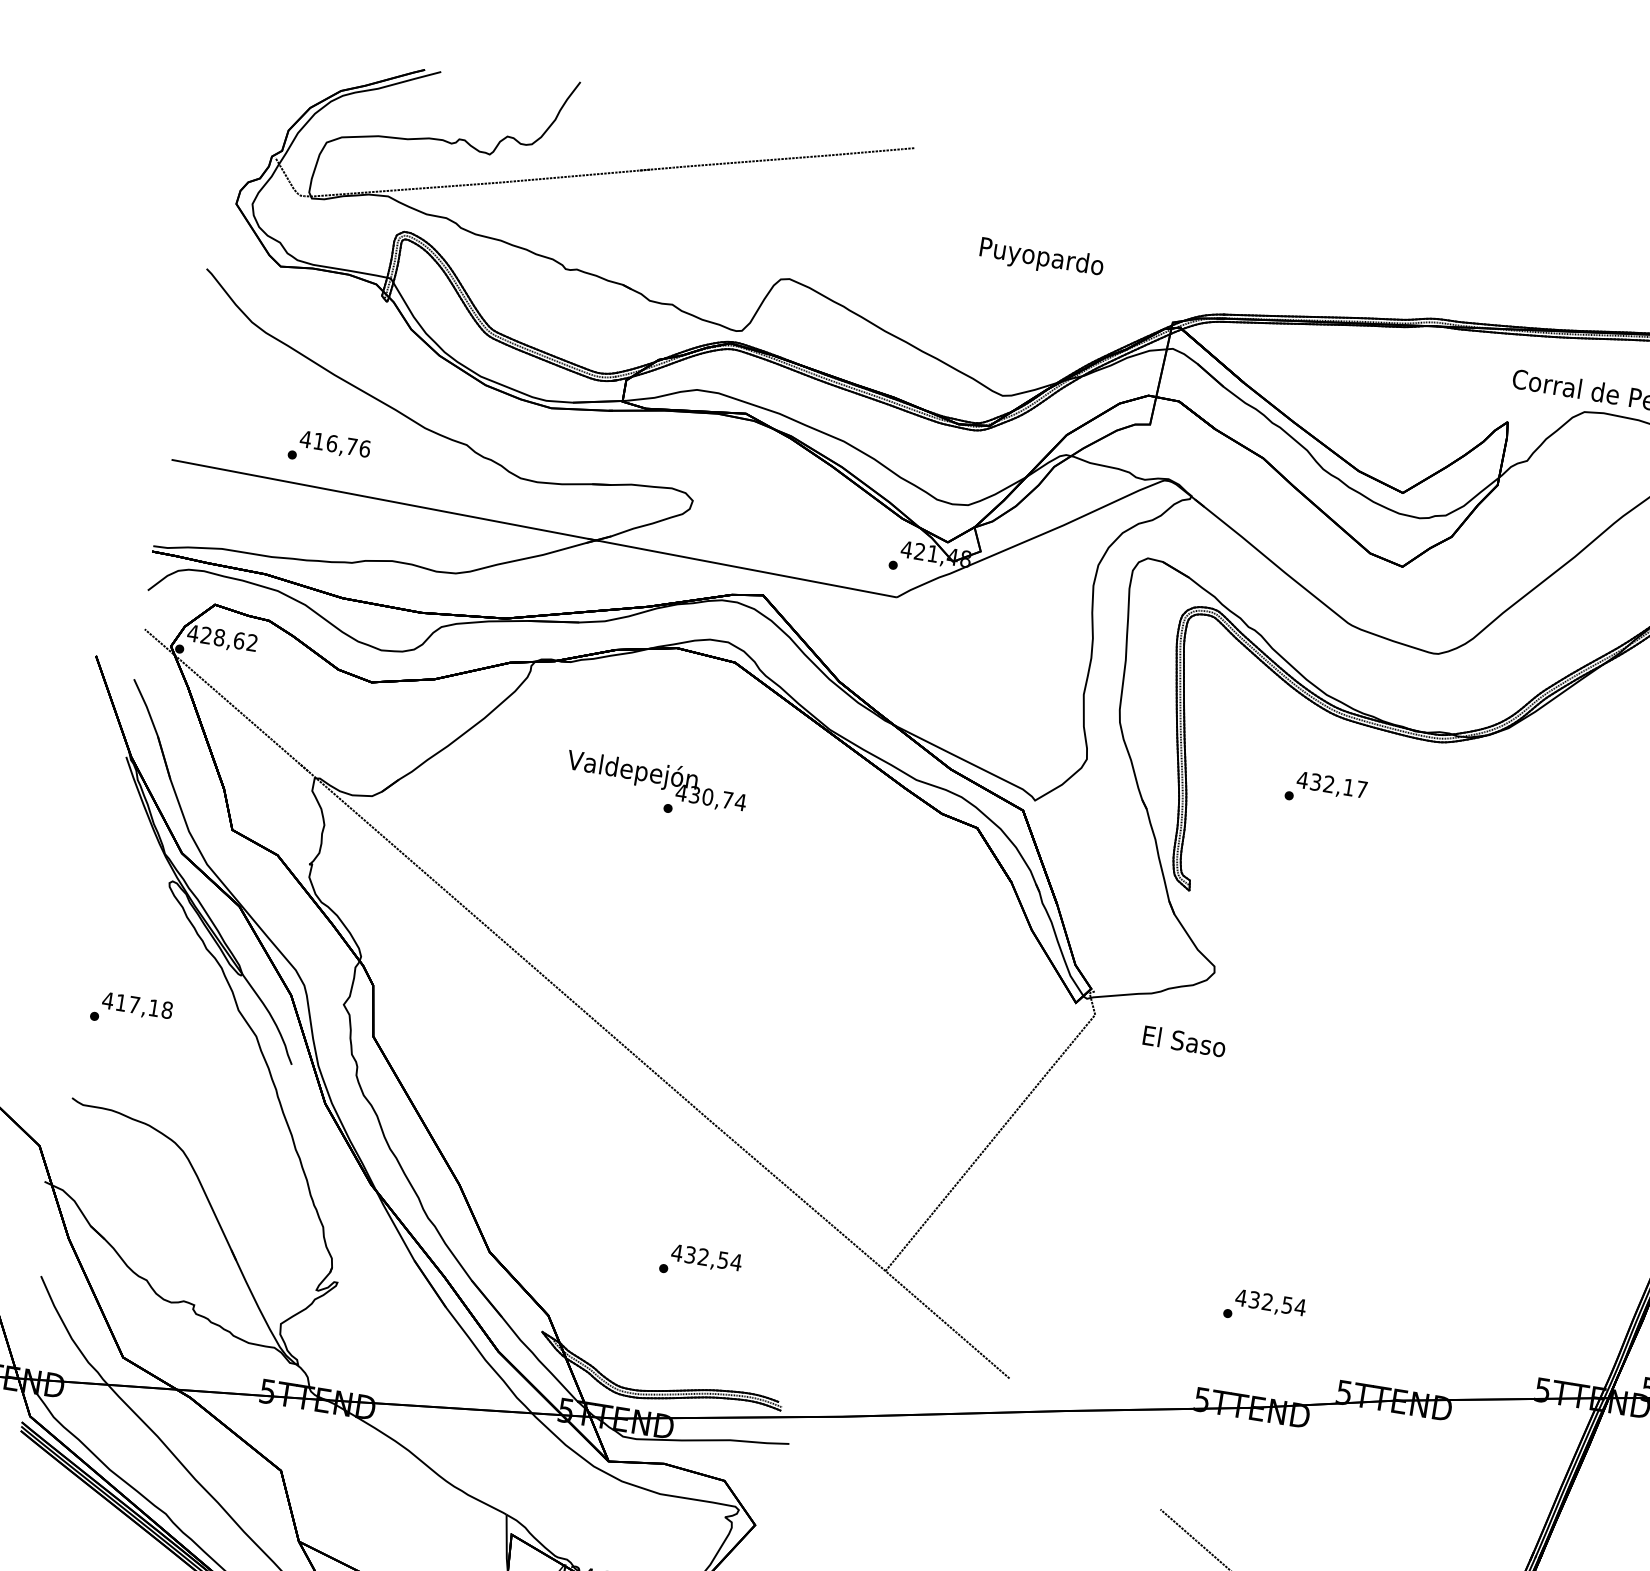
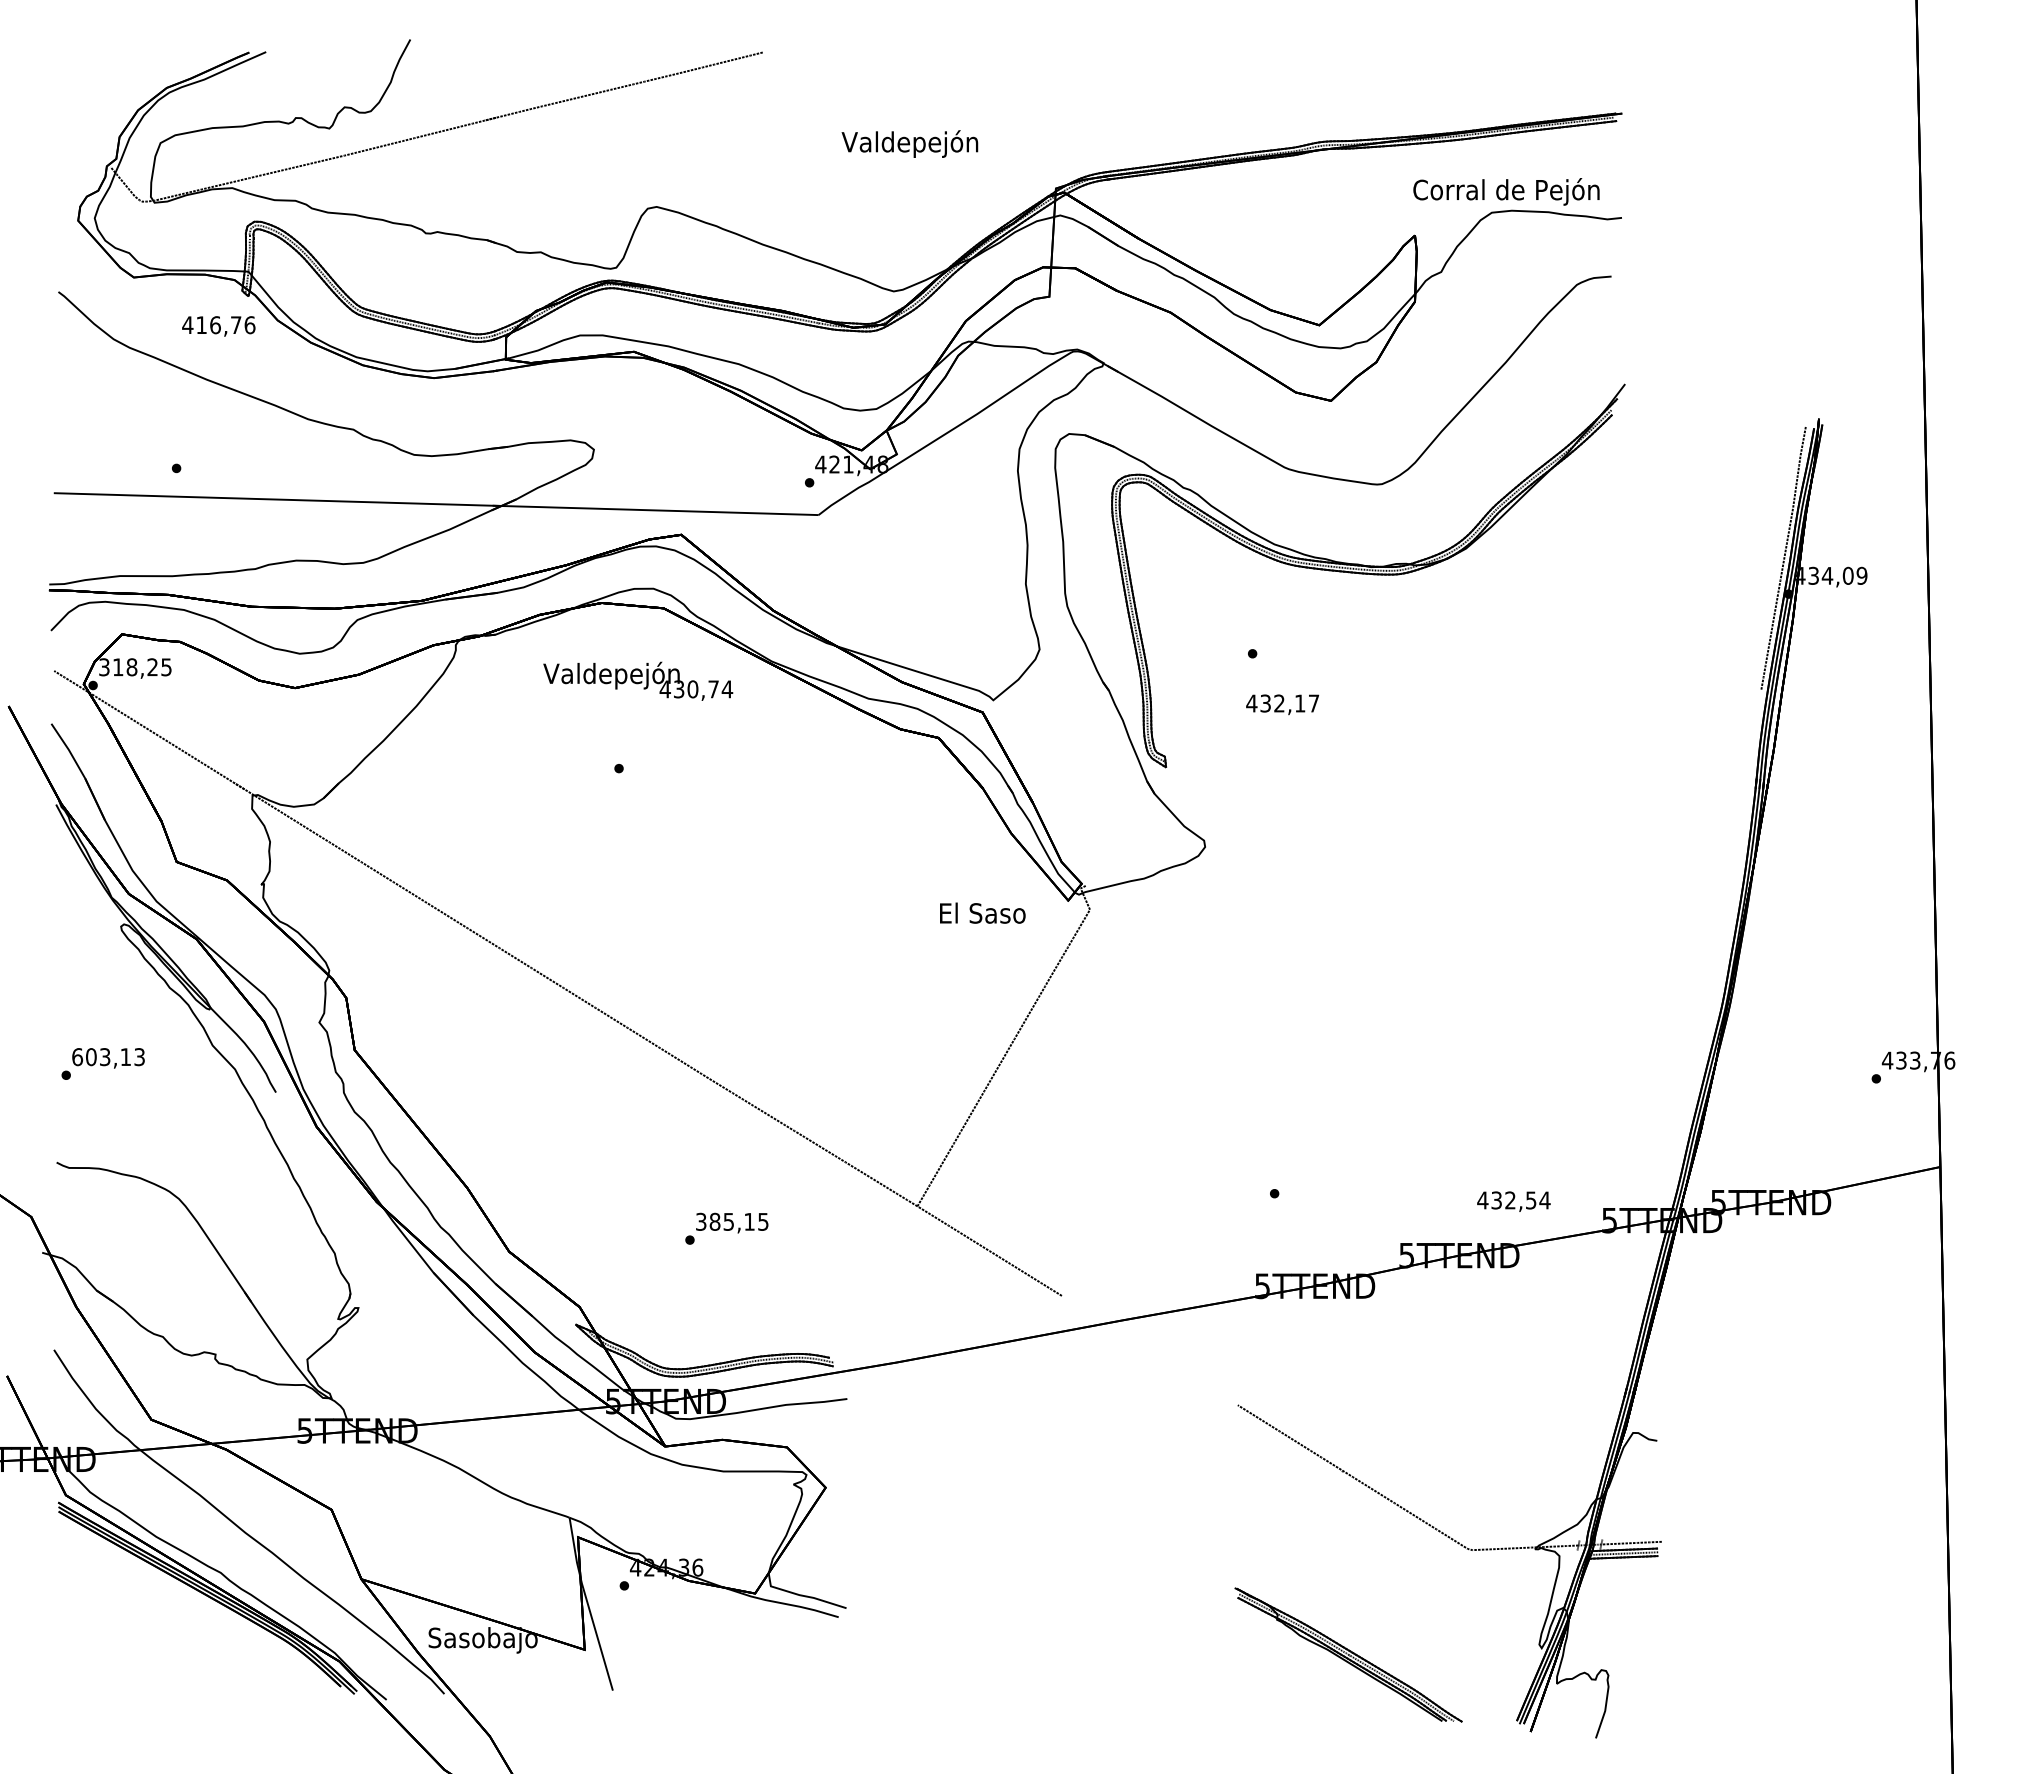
text: (1040, 257) -> (909, 143), Puyopardo -> Valdepejón
text: (334, 445) -> (218, 326), moved
text: (221, 638) -> (134, 667), 428,62 -> 318,25
text: (657, 780) -> (638, 680), moved
text: (1331, 785) -> (1282, 704), moved
text: (137, 1005) -> (108, 1057), 417,18 -> 603,13
text: (1184, 1040) -> (982, 912), moved
text: (707, 1257) -> (732, 1221), 432,54 -> 385,15
text: (1270, 1303) -> (1513, 1201), moved

